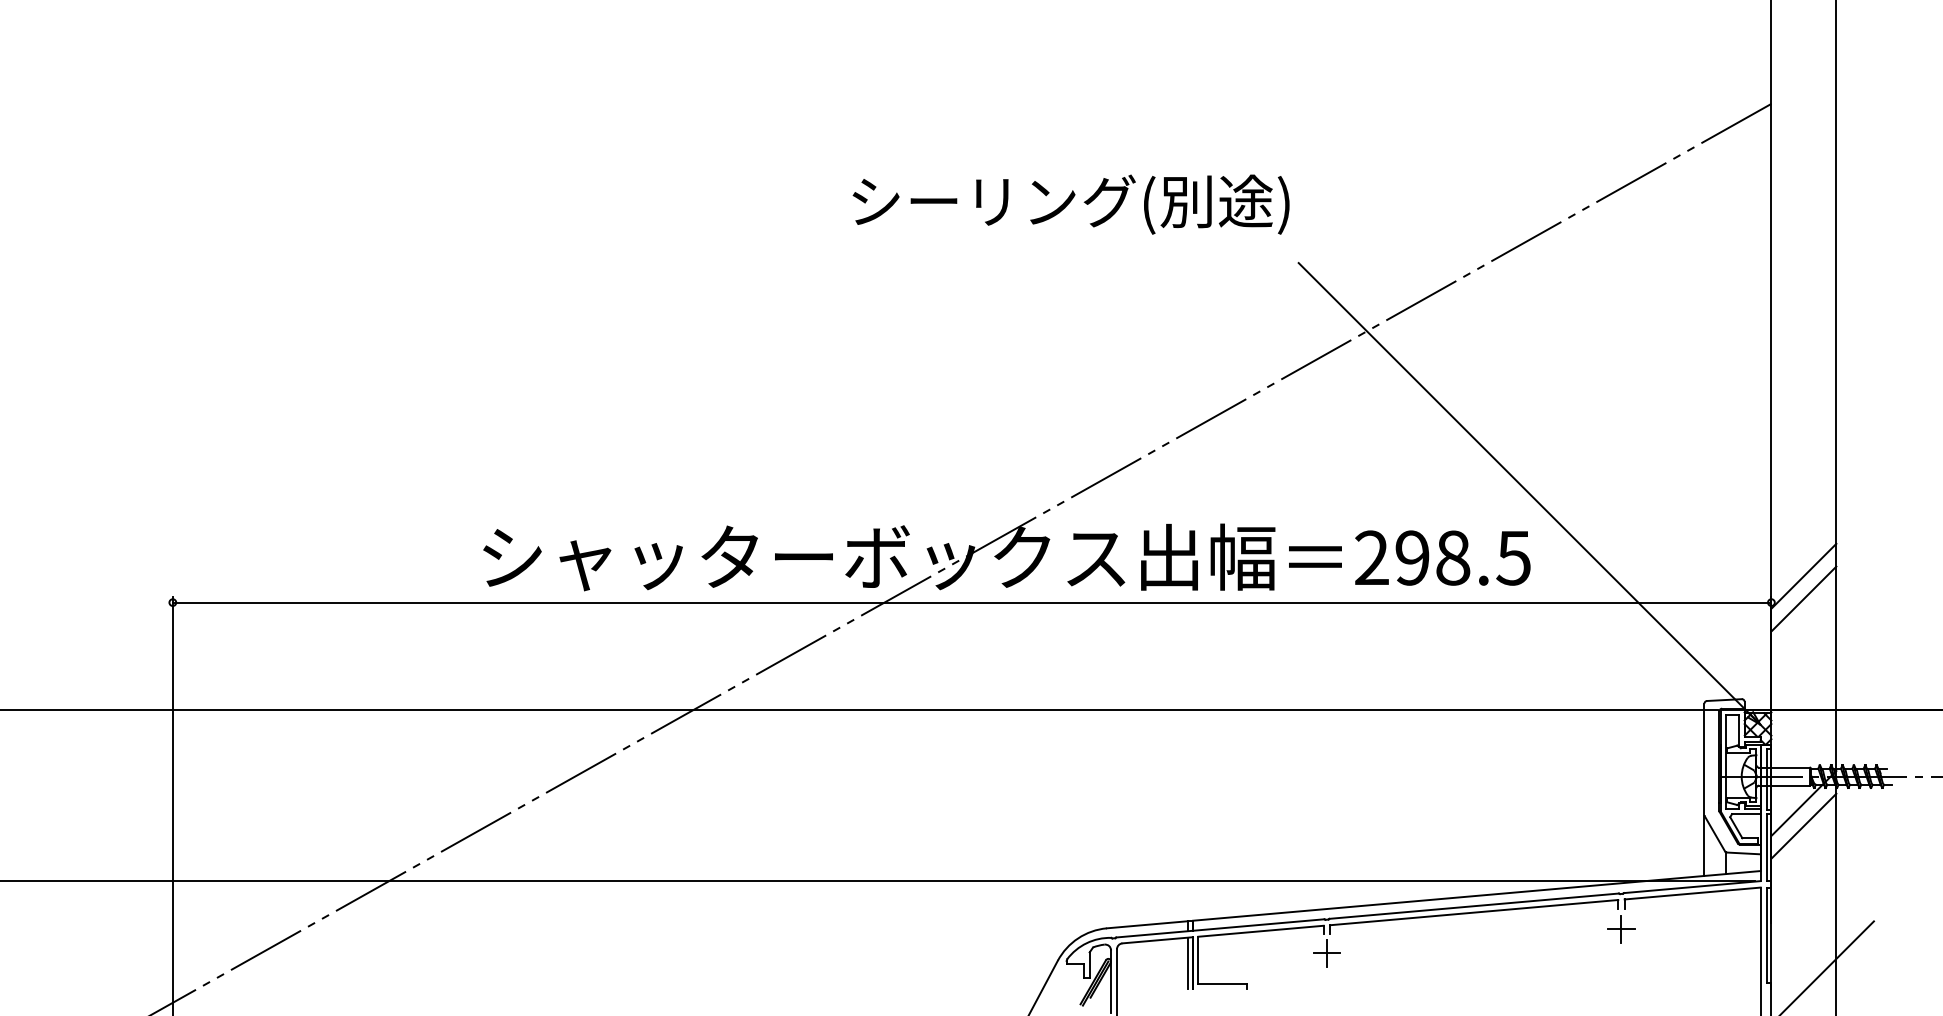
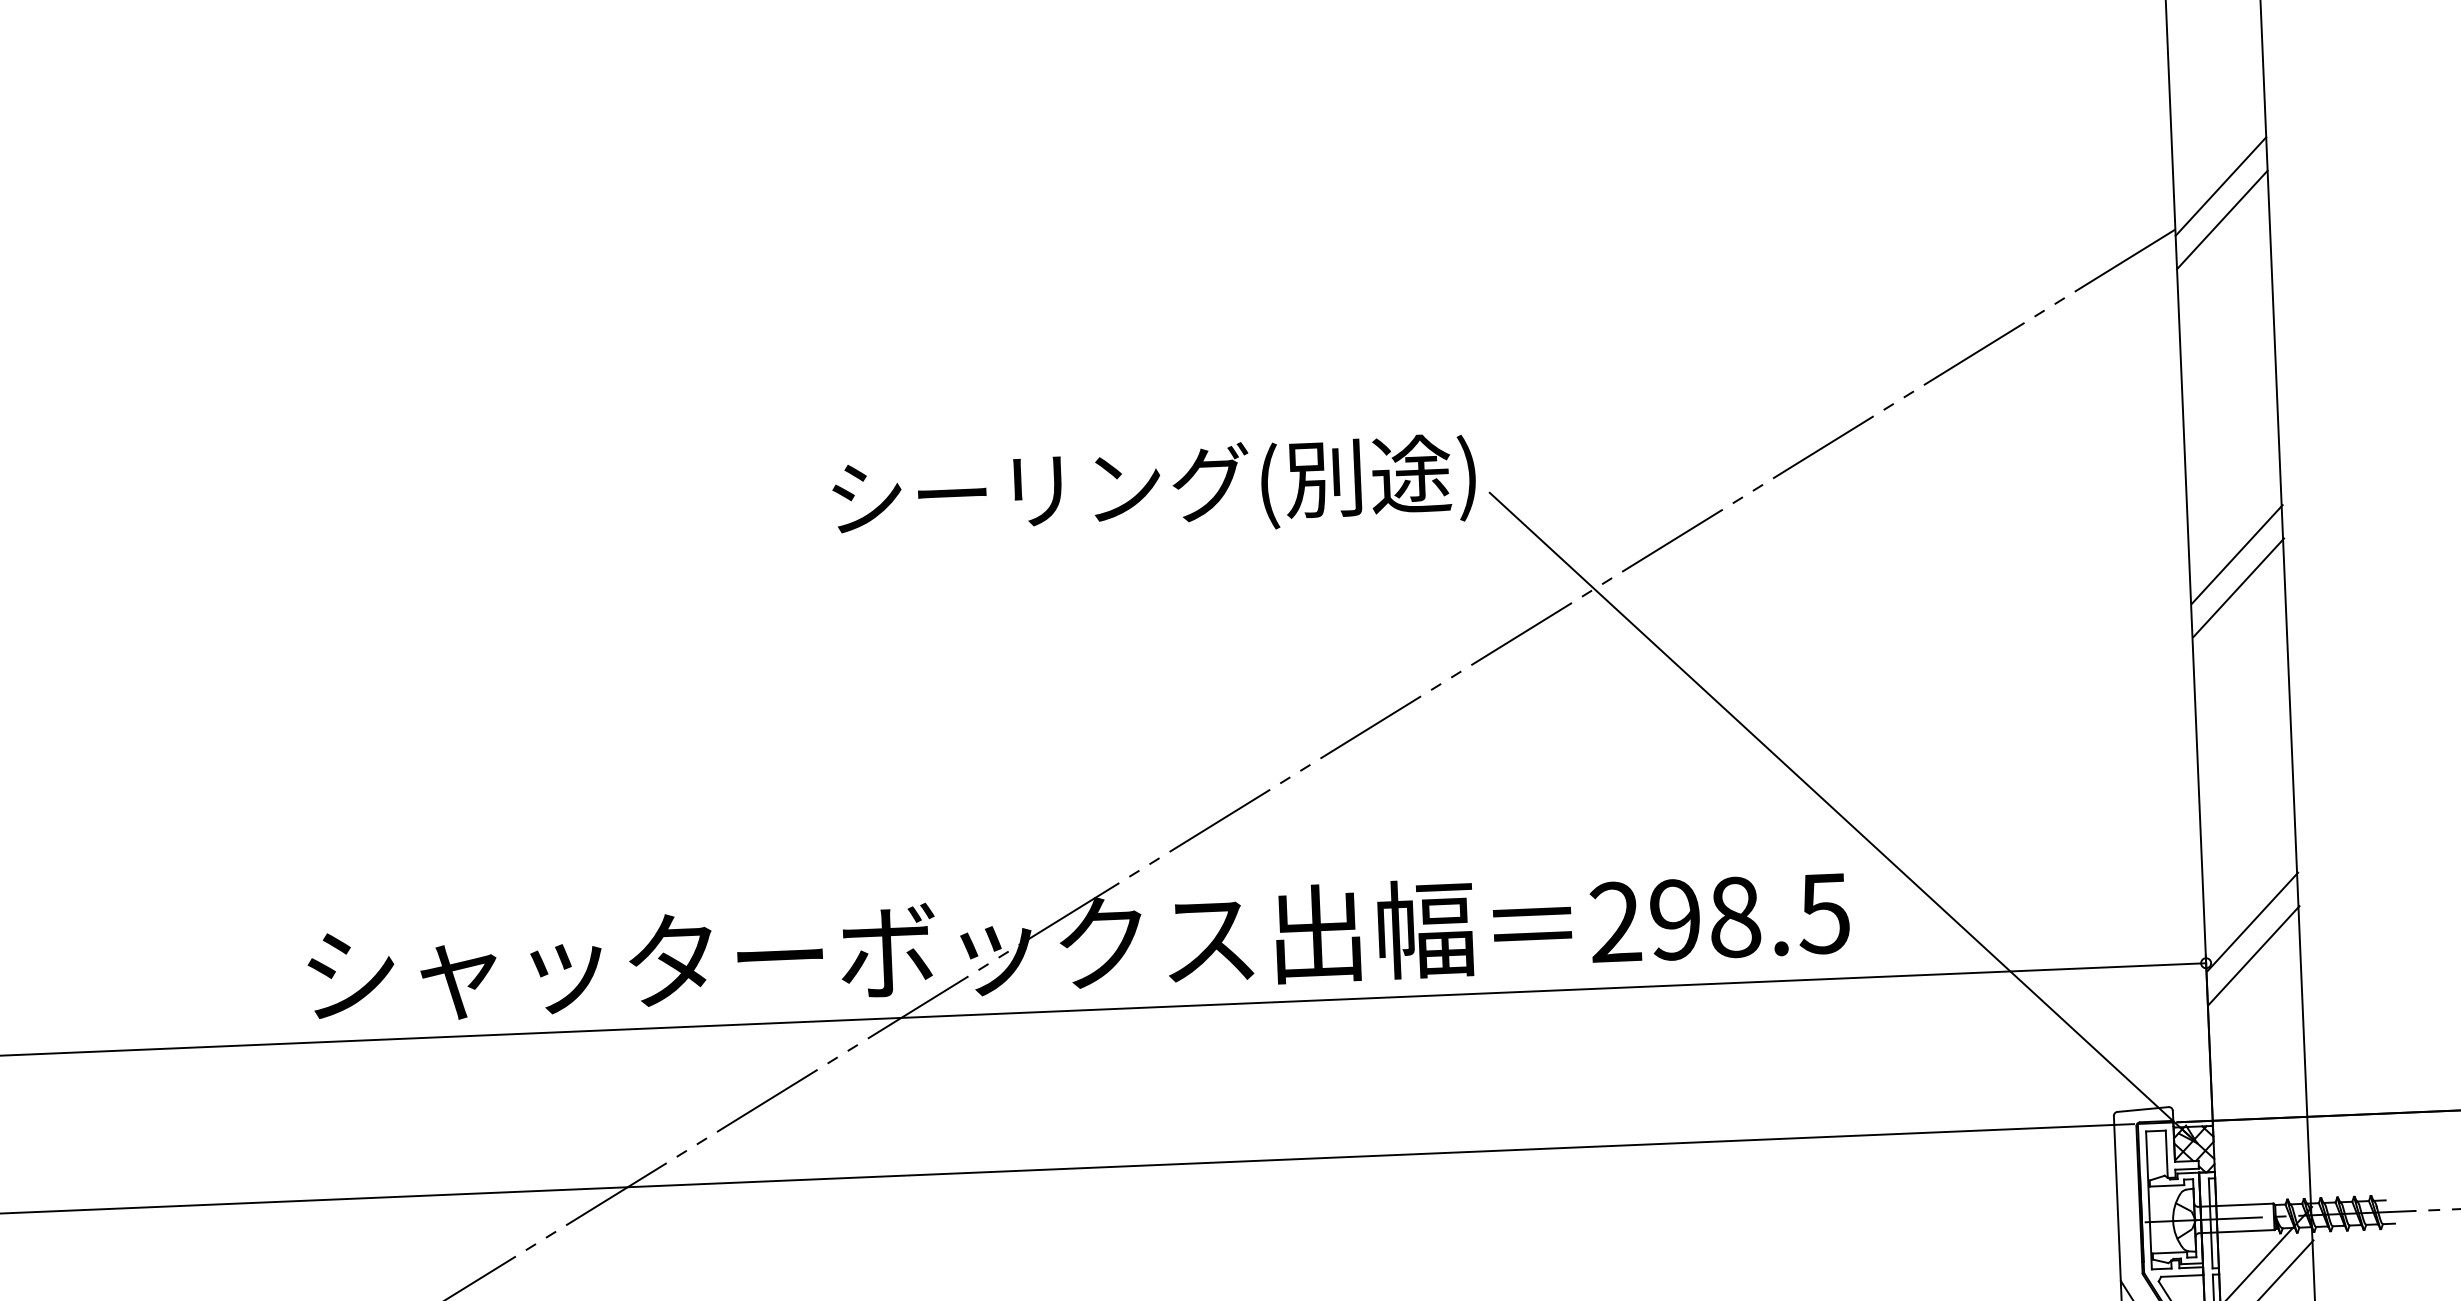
line: (1803, 75) -> (2220, 185), added
line: (1803, 98) -> (2222, 219), added
text: (1070, 204) -> (1153, 489), moved
line: (1804, 325) -> (2237, 553), added
line: (1804, 348) -> (2239, 587), added

